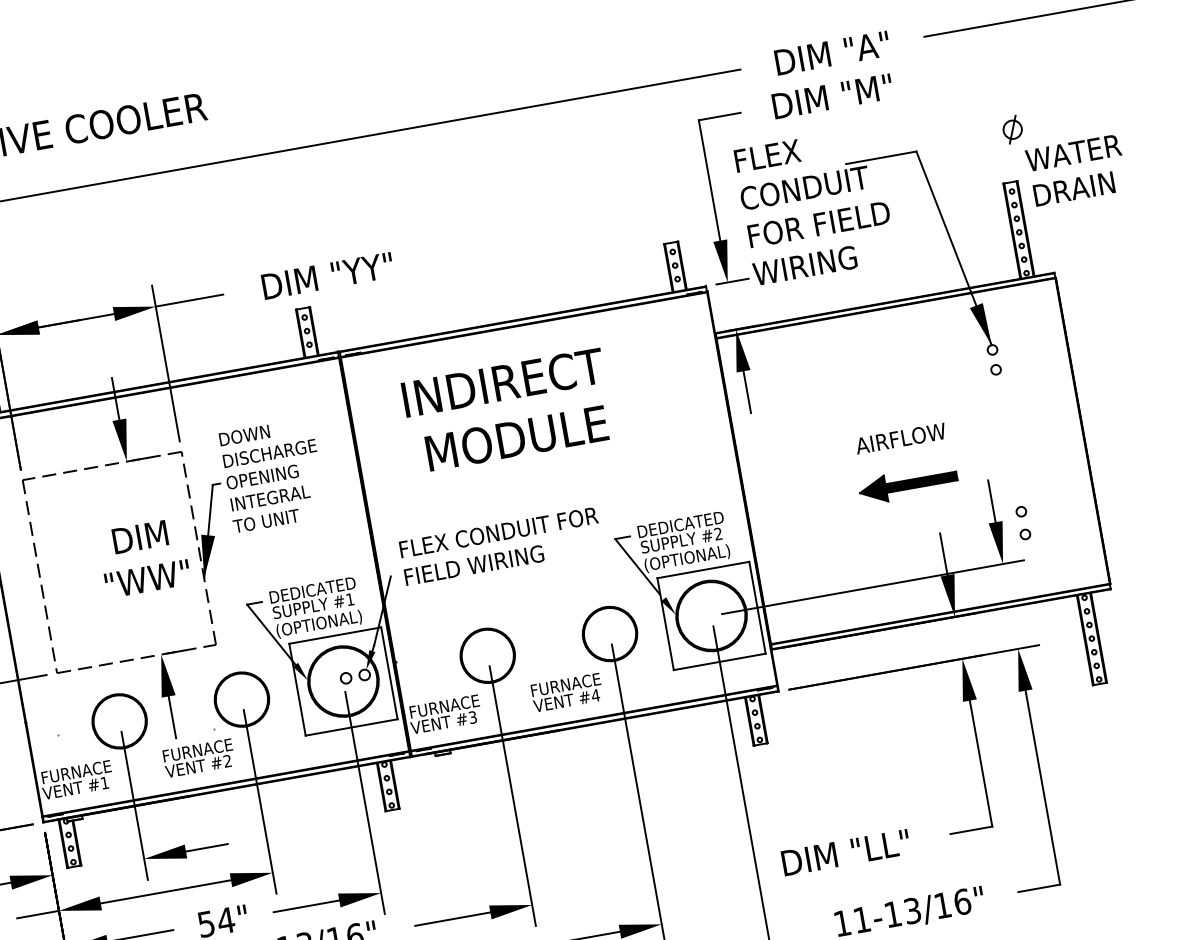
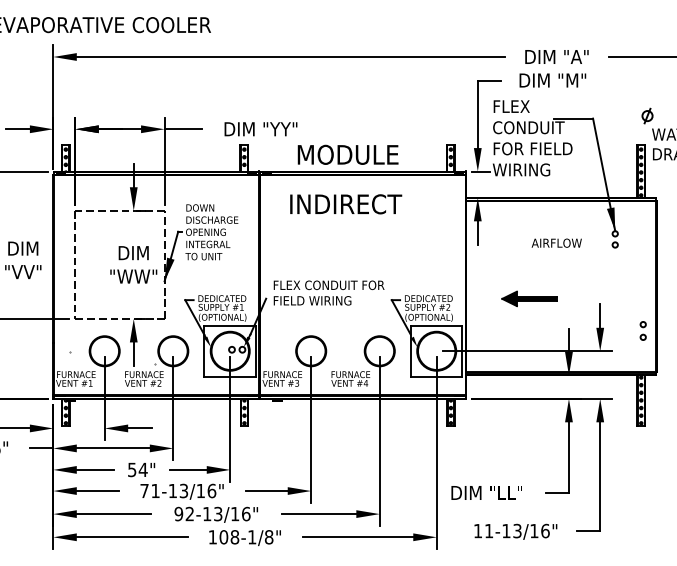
text: (515, 437) -> (347, 154), moved
text: (900, 437) -> (556, 242), moved
part: (908, 483) -> (529, 298), moved
part: (1021, 522) -> (642, 330), moved

